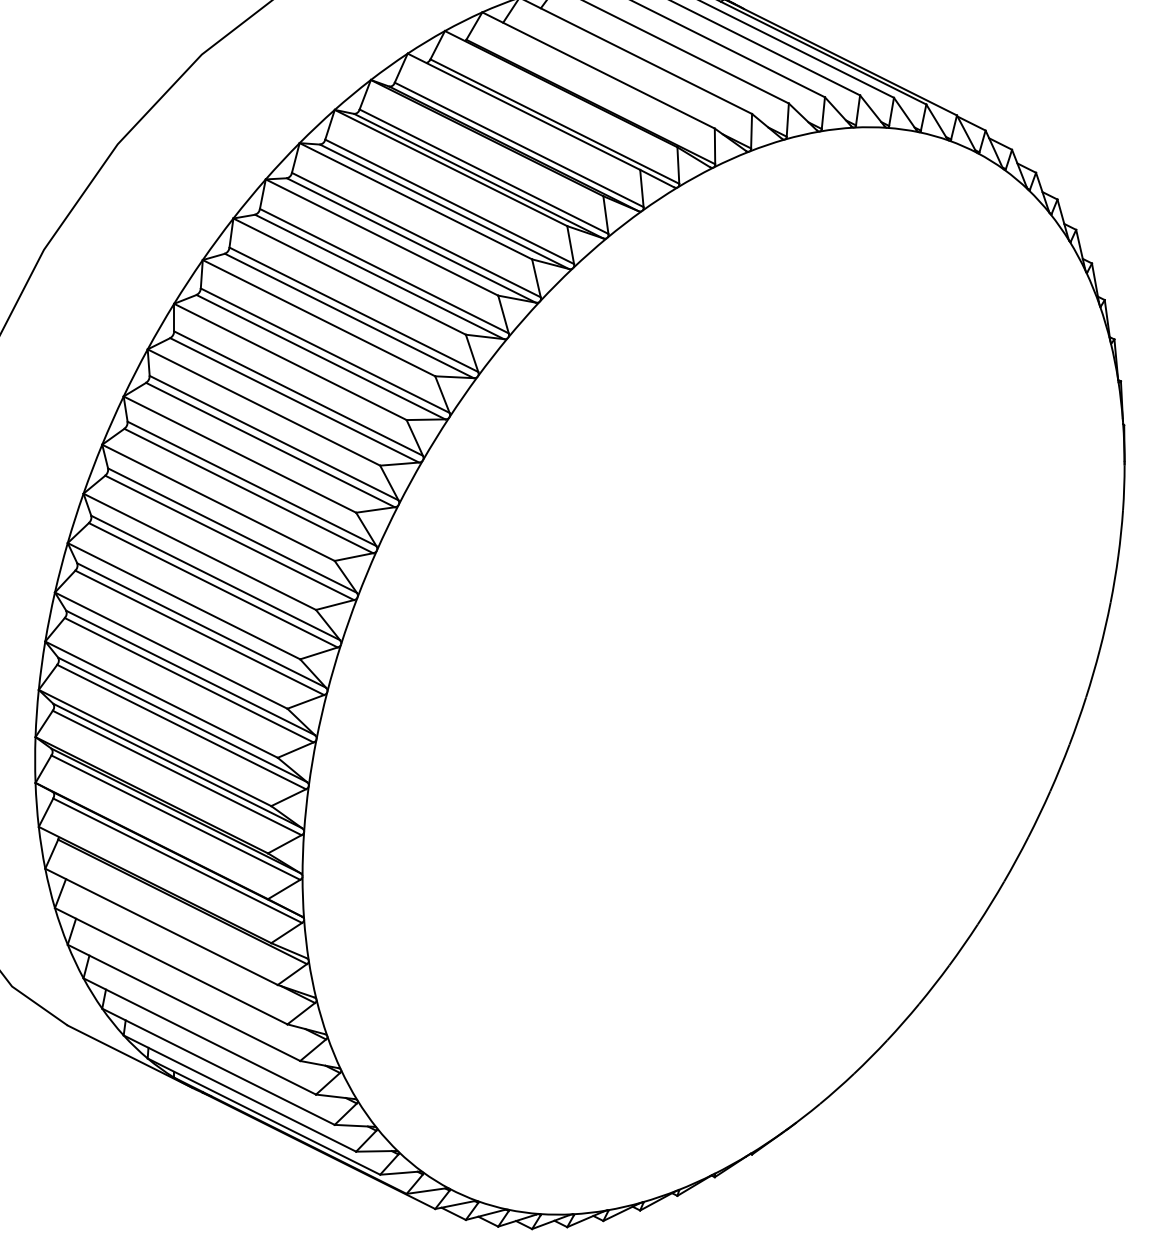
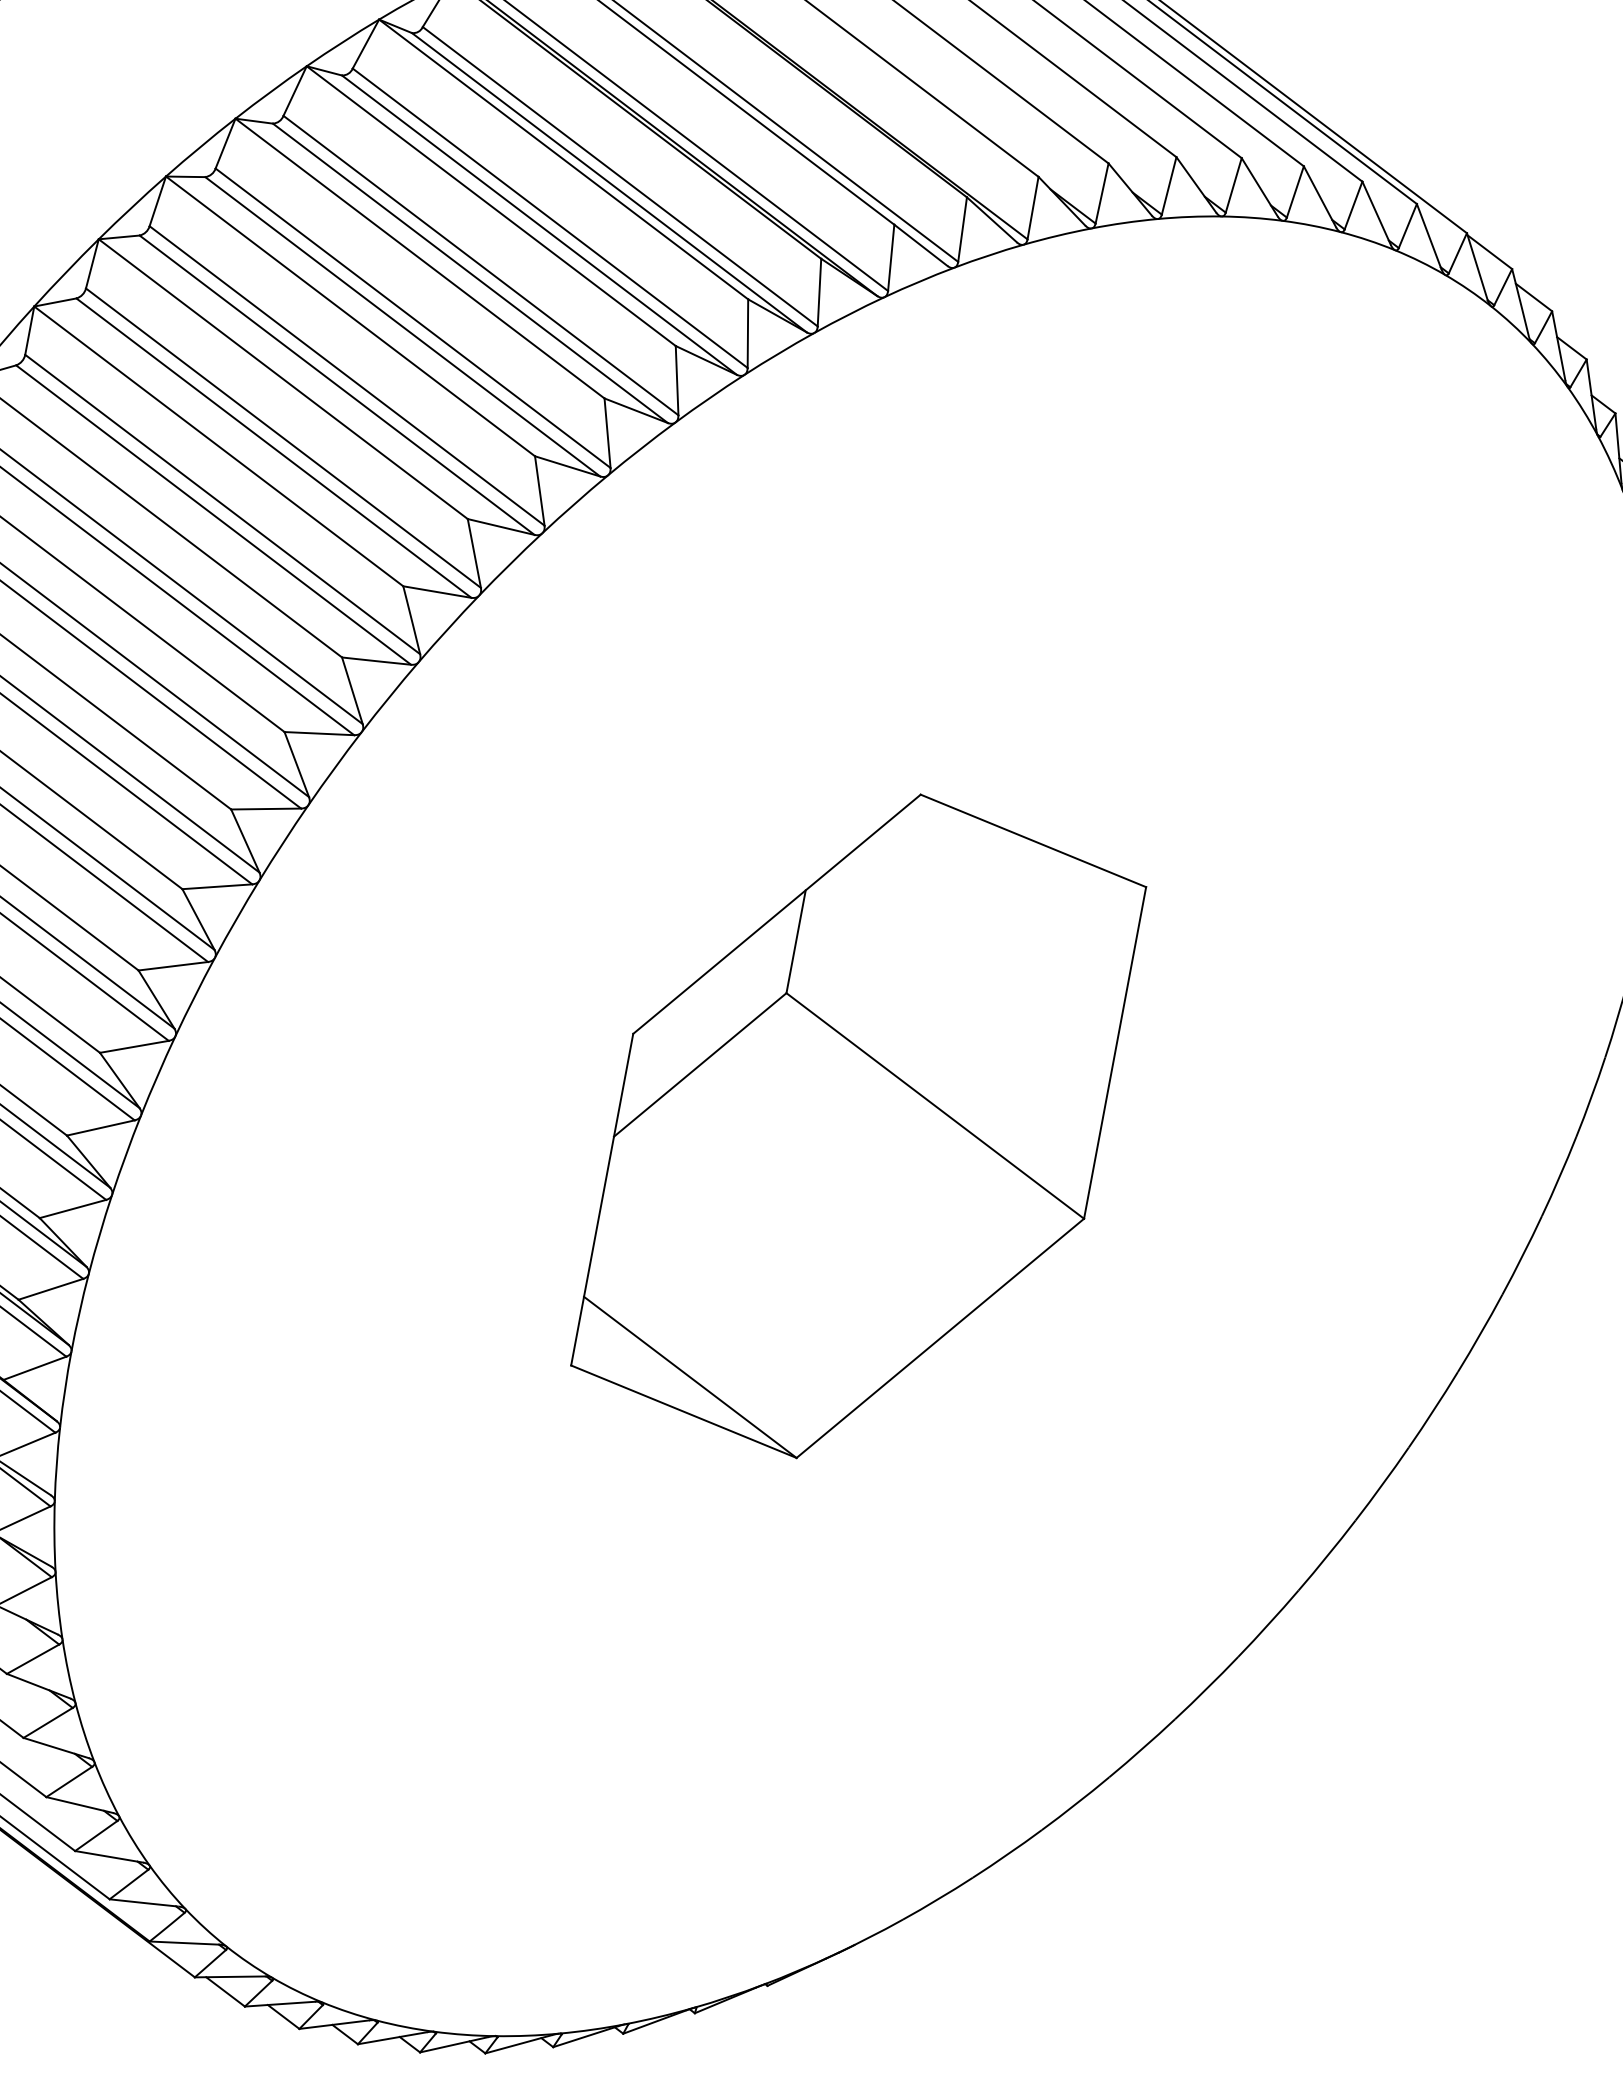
part: (713, 670) -> (858, 1125), added

